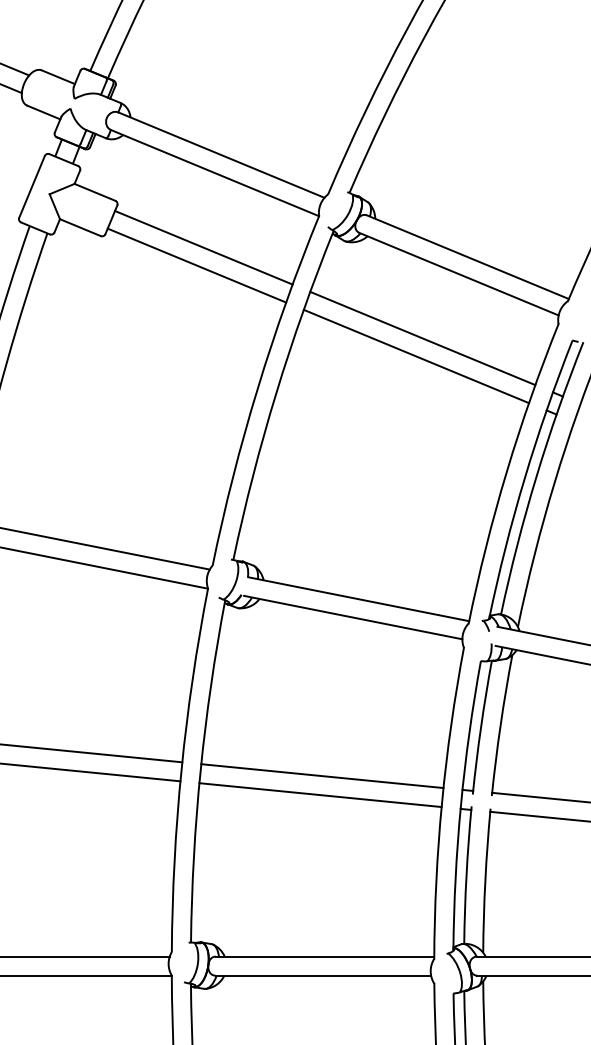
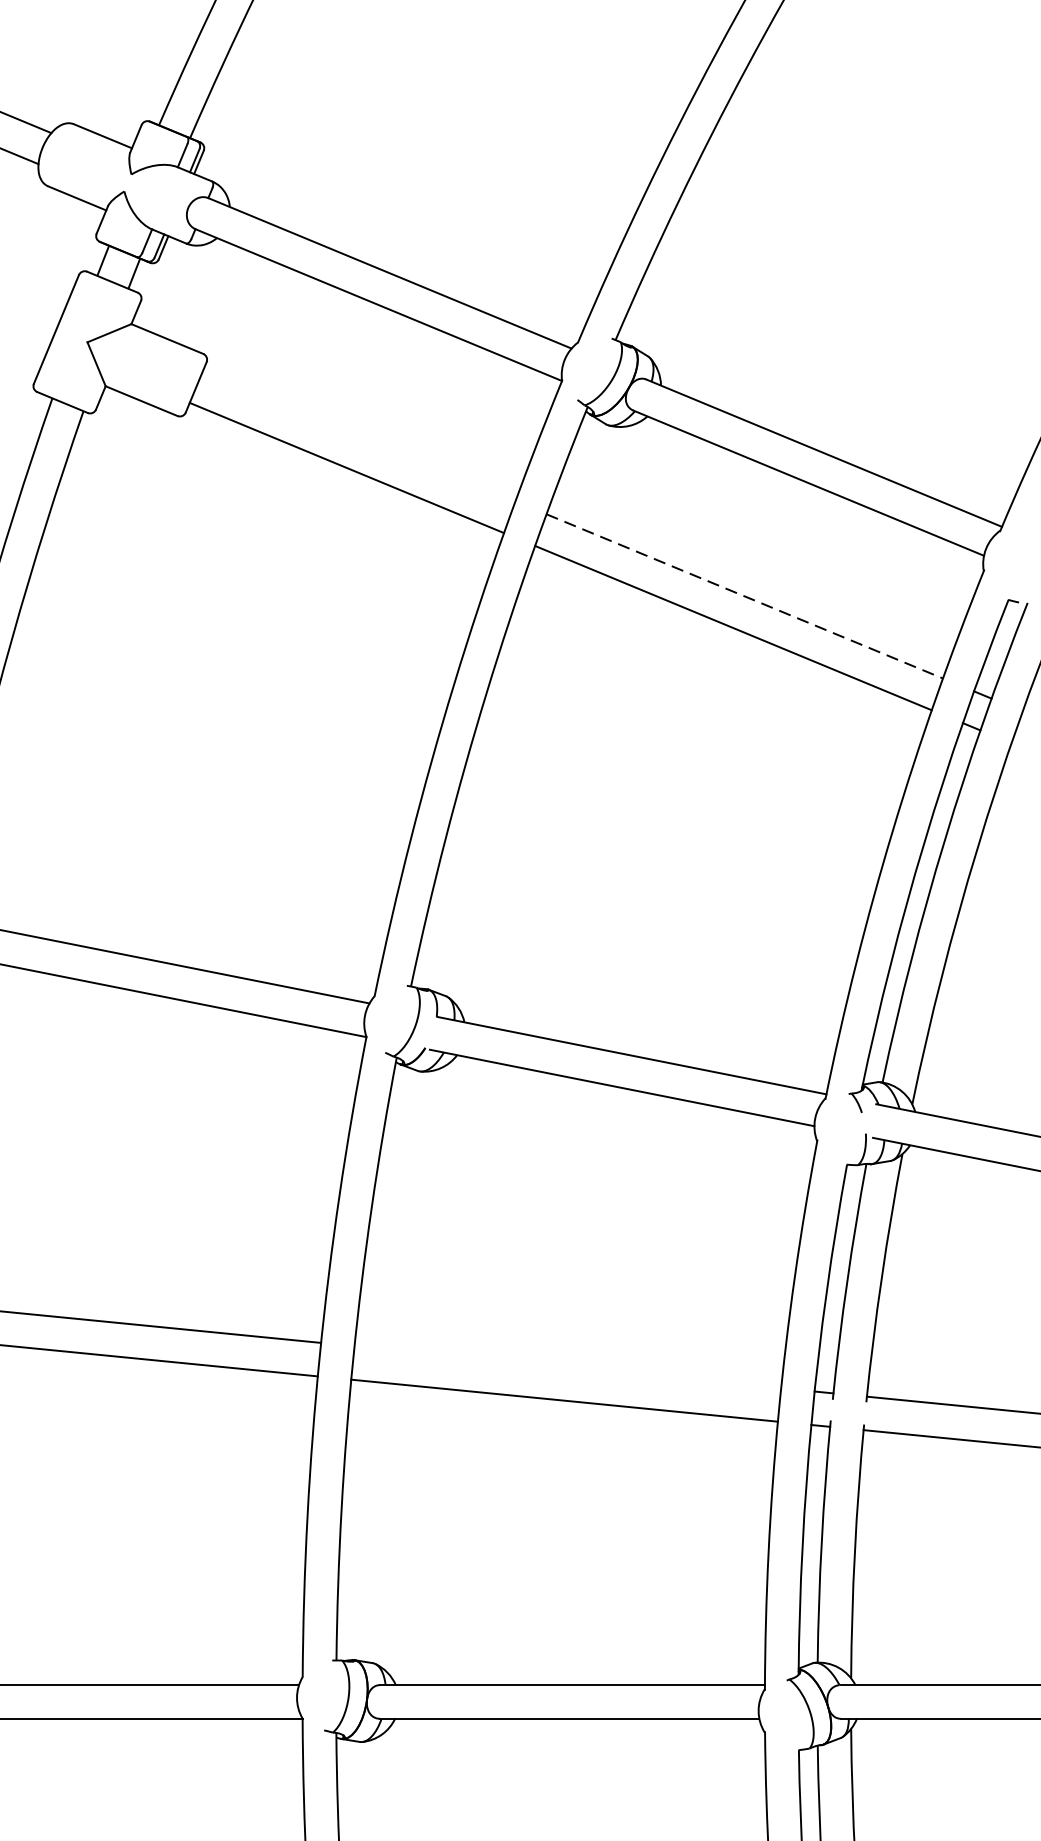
line: (203, 247) -> (358, 436), removed
line: (422, 338) -> (744, 596), solid -> dashed
line: (322, 776) -> (568, 1367), removed

